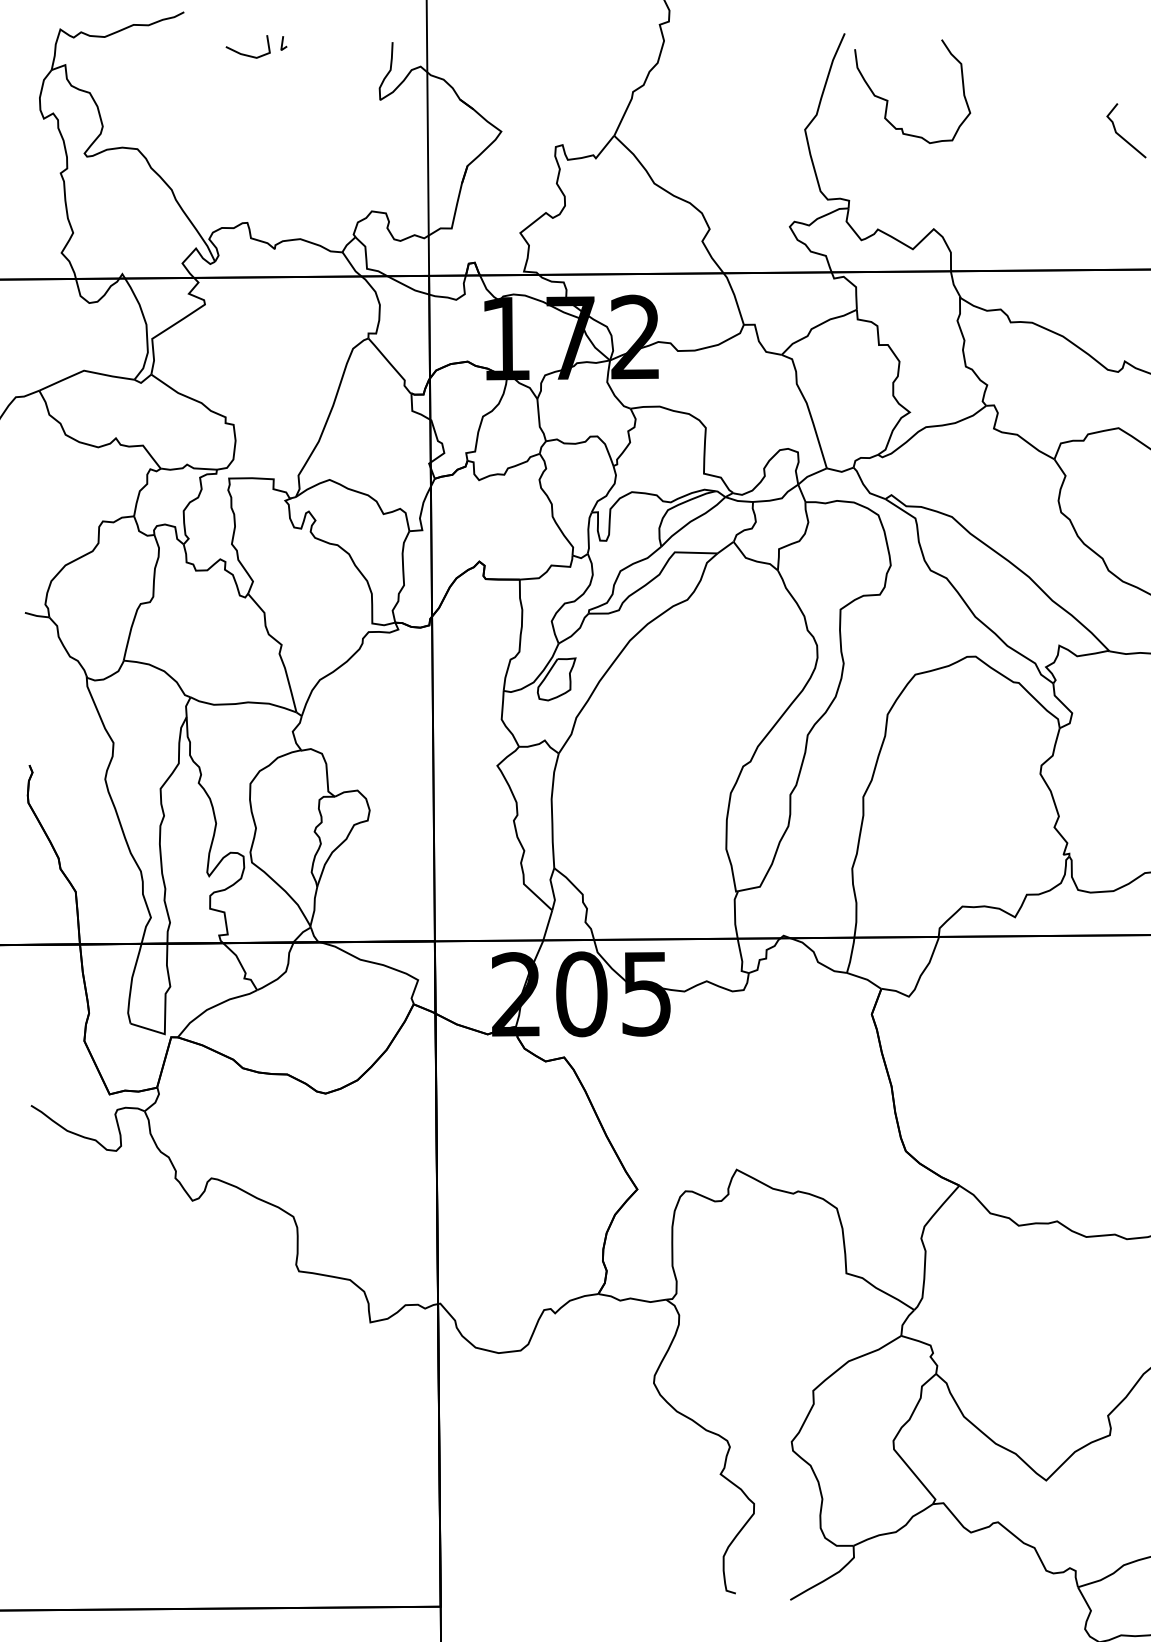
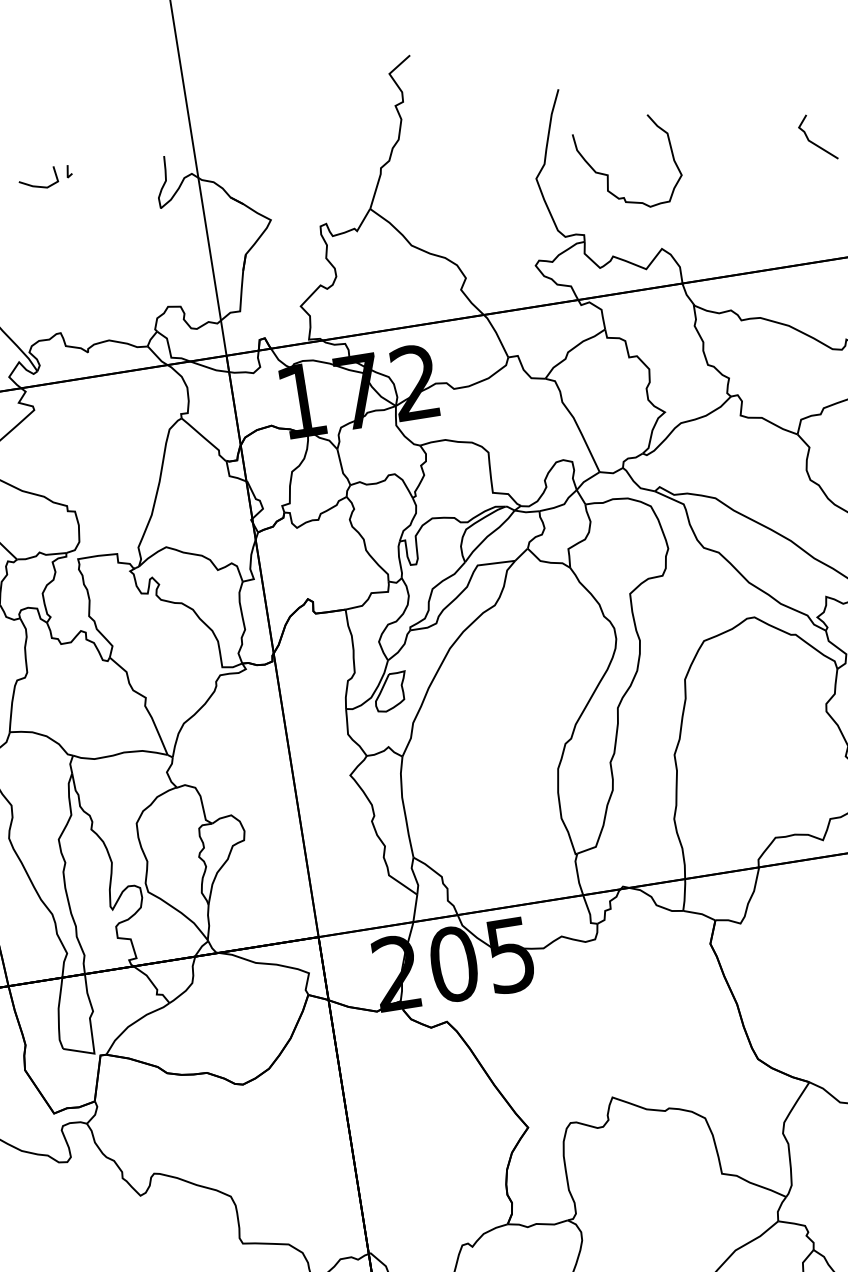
curve: (888, 100) -> (608, 174), moved

